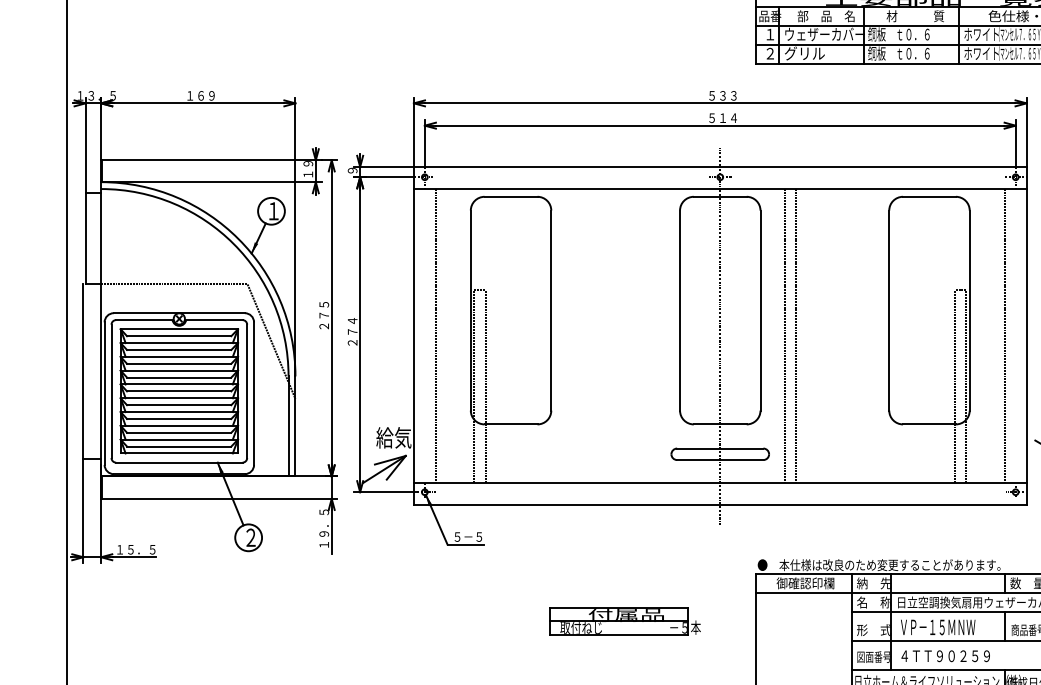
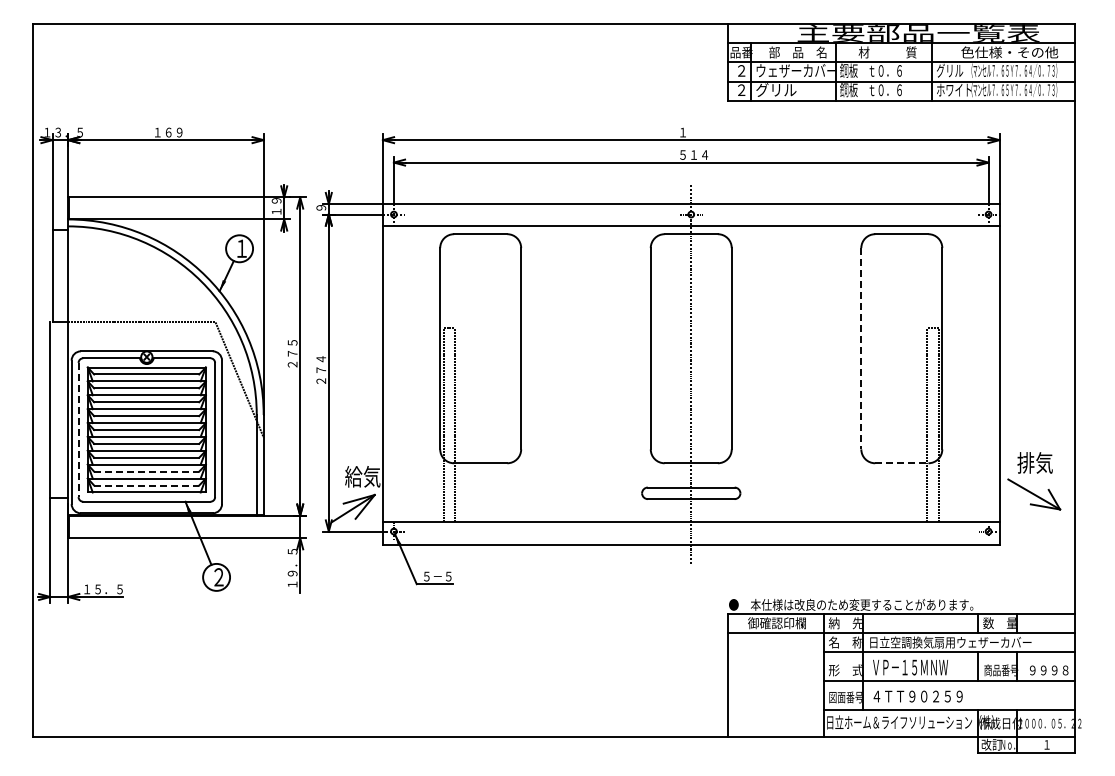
text: (770, 34) -> (741, 70), １ -> ２
text: (981, 34) -> (954, 70), ホワイト -> グリル
text: (722, 95) -> (693, 132), ５３３ -> １
line: (889, 310) -> (861, 348), solid -> dashed
line: (435, 336) -> (404, 374), removed
line: (785, 336) -> (756, 374), removed
line: (796, 336) -> (767, 374), removed
line: (1004, 336) -> (977, 374), removed
line: (111, 391) -> (78, 430), solid -> dashed
line: (929, 424) -> (901, 463), solid -> dashed
line: (179, 432) -> (147, 471), solid -> dashed
line: (179, 446) -> (147, 485), solid -> dashed
part: (625, 621) -> (595, 661), removed

